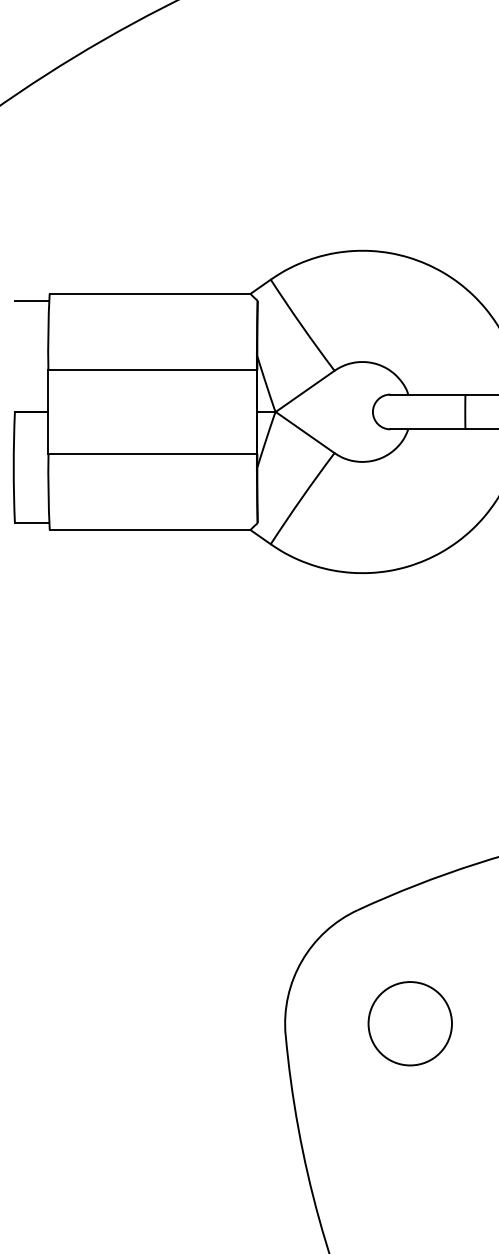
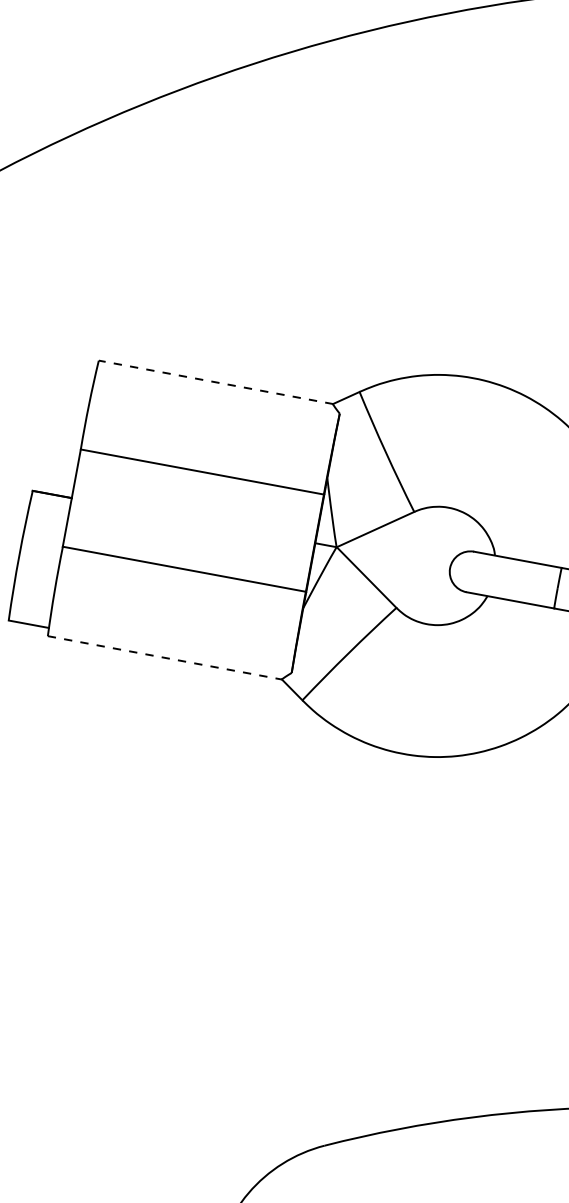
line: (150, 293) -> (216, 382), solid -> dashed
line: (31, 300) -> (76, 364), removed
line: (150, 530) -> (165, 658), solid -> dashed

